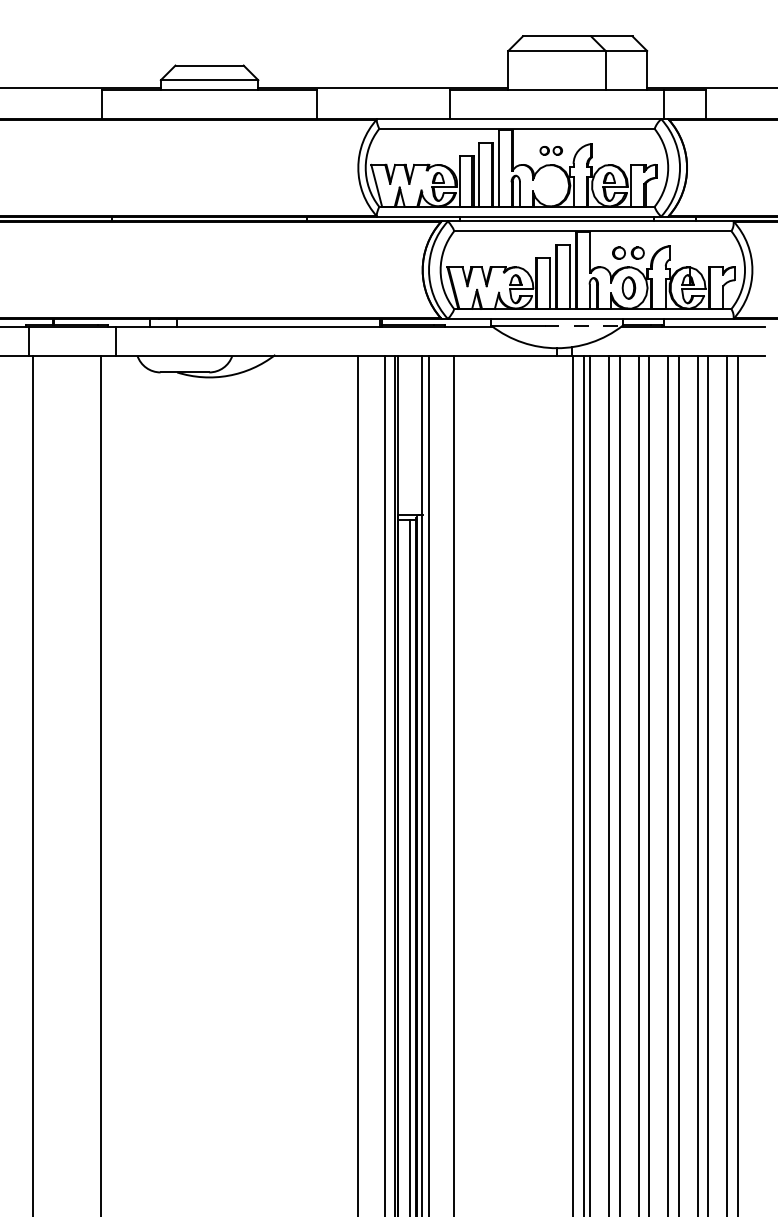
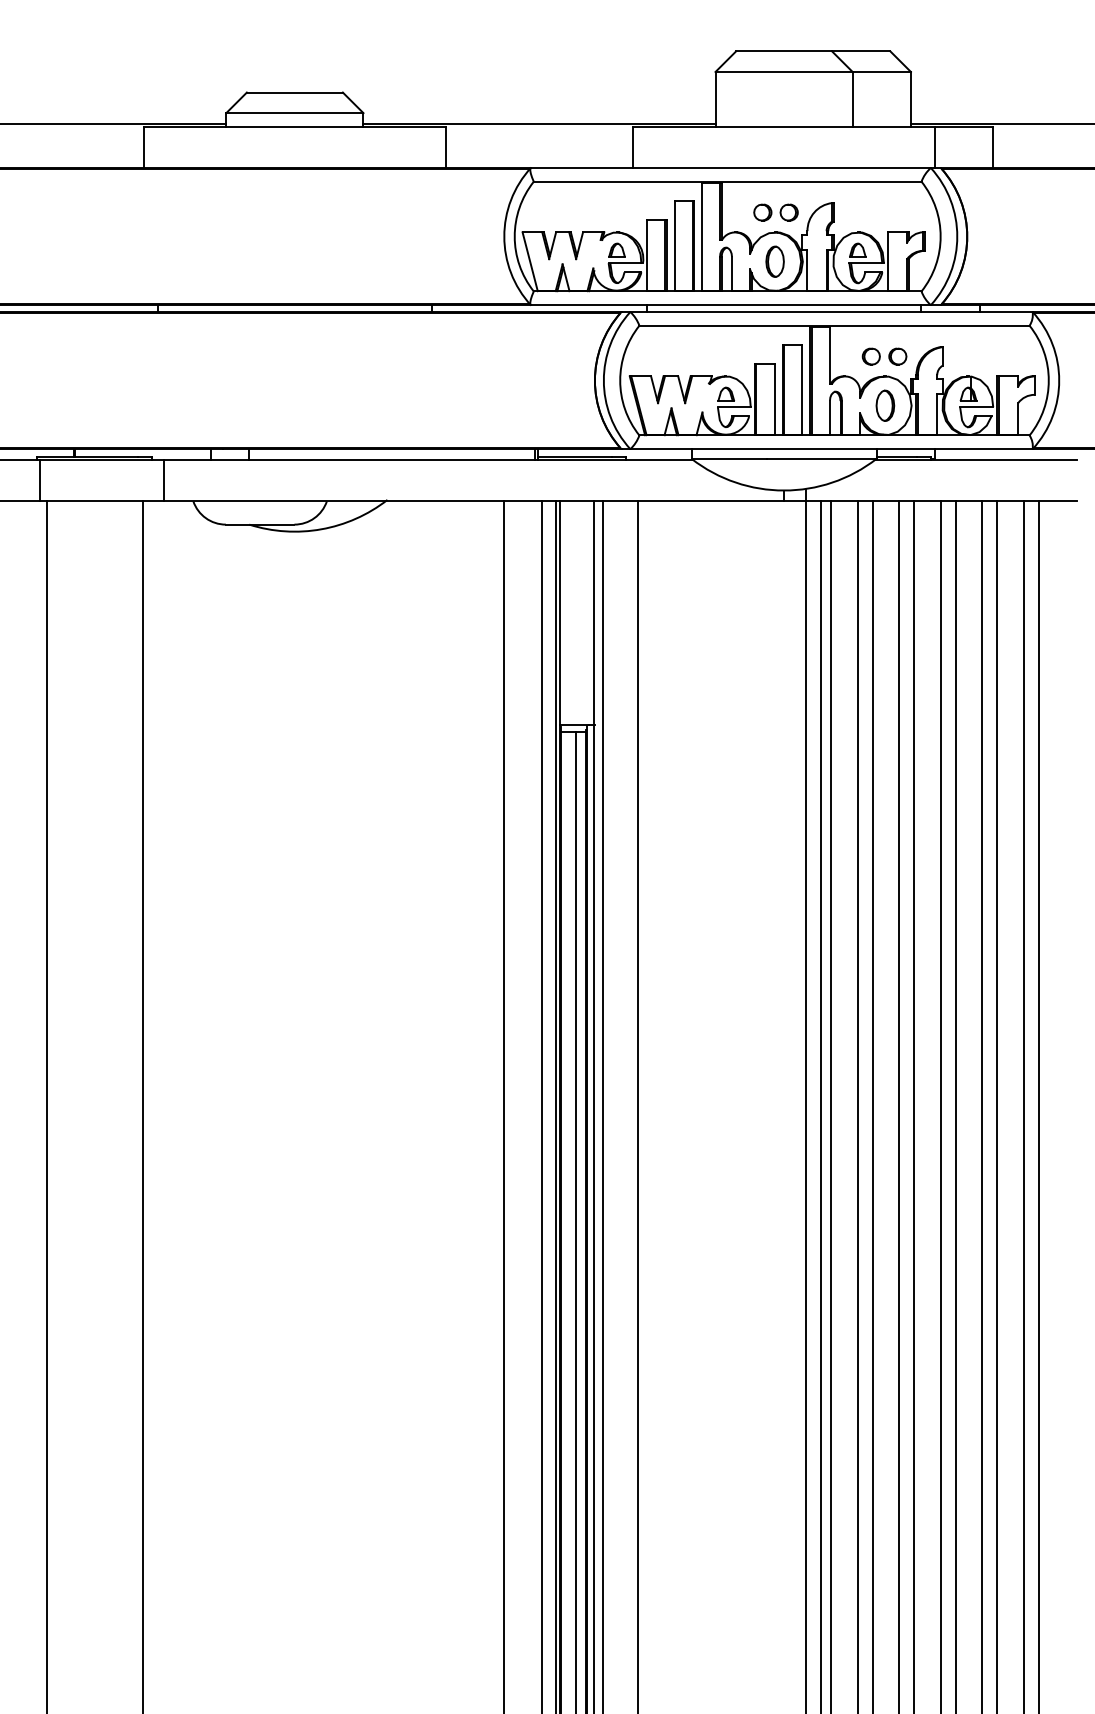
part: (550, 150) -> (775, 212), size x1.43
part: (550, 185) -> (774, 261), added
line: (584, 325) -> (822, 458), dashed -> solid

